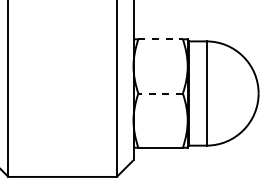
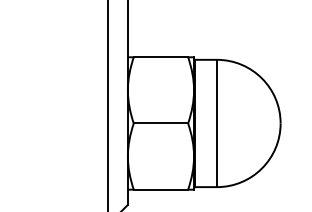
line: (161, 39) -> (162, 57), dashed -> solid
line: (160, 93) -> (160, 123), dashed -> solid

